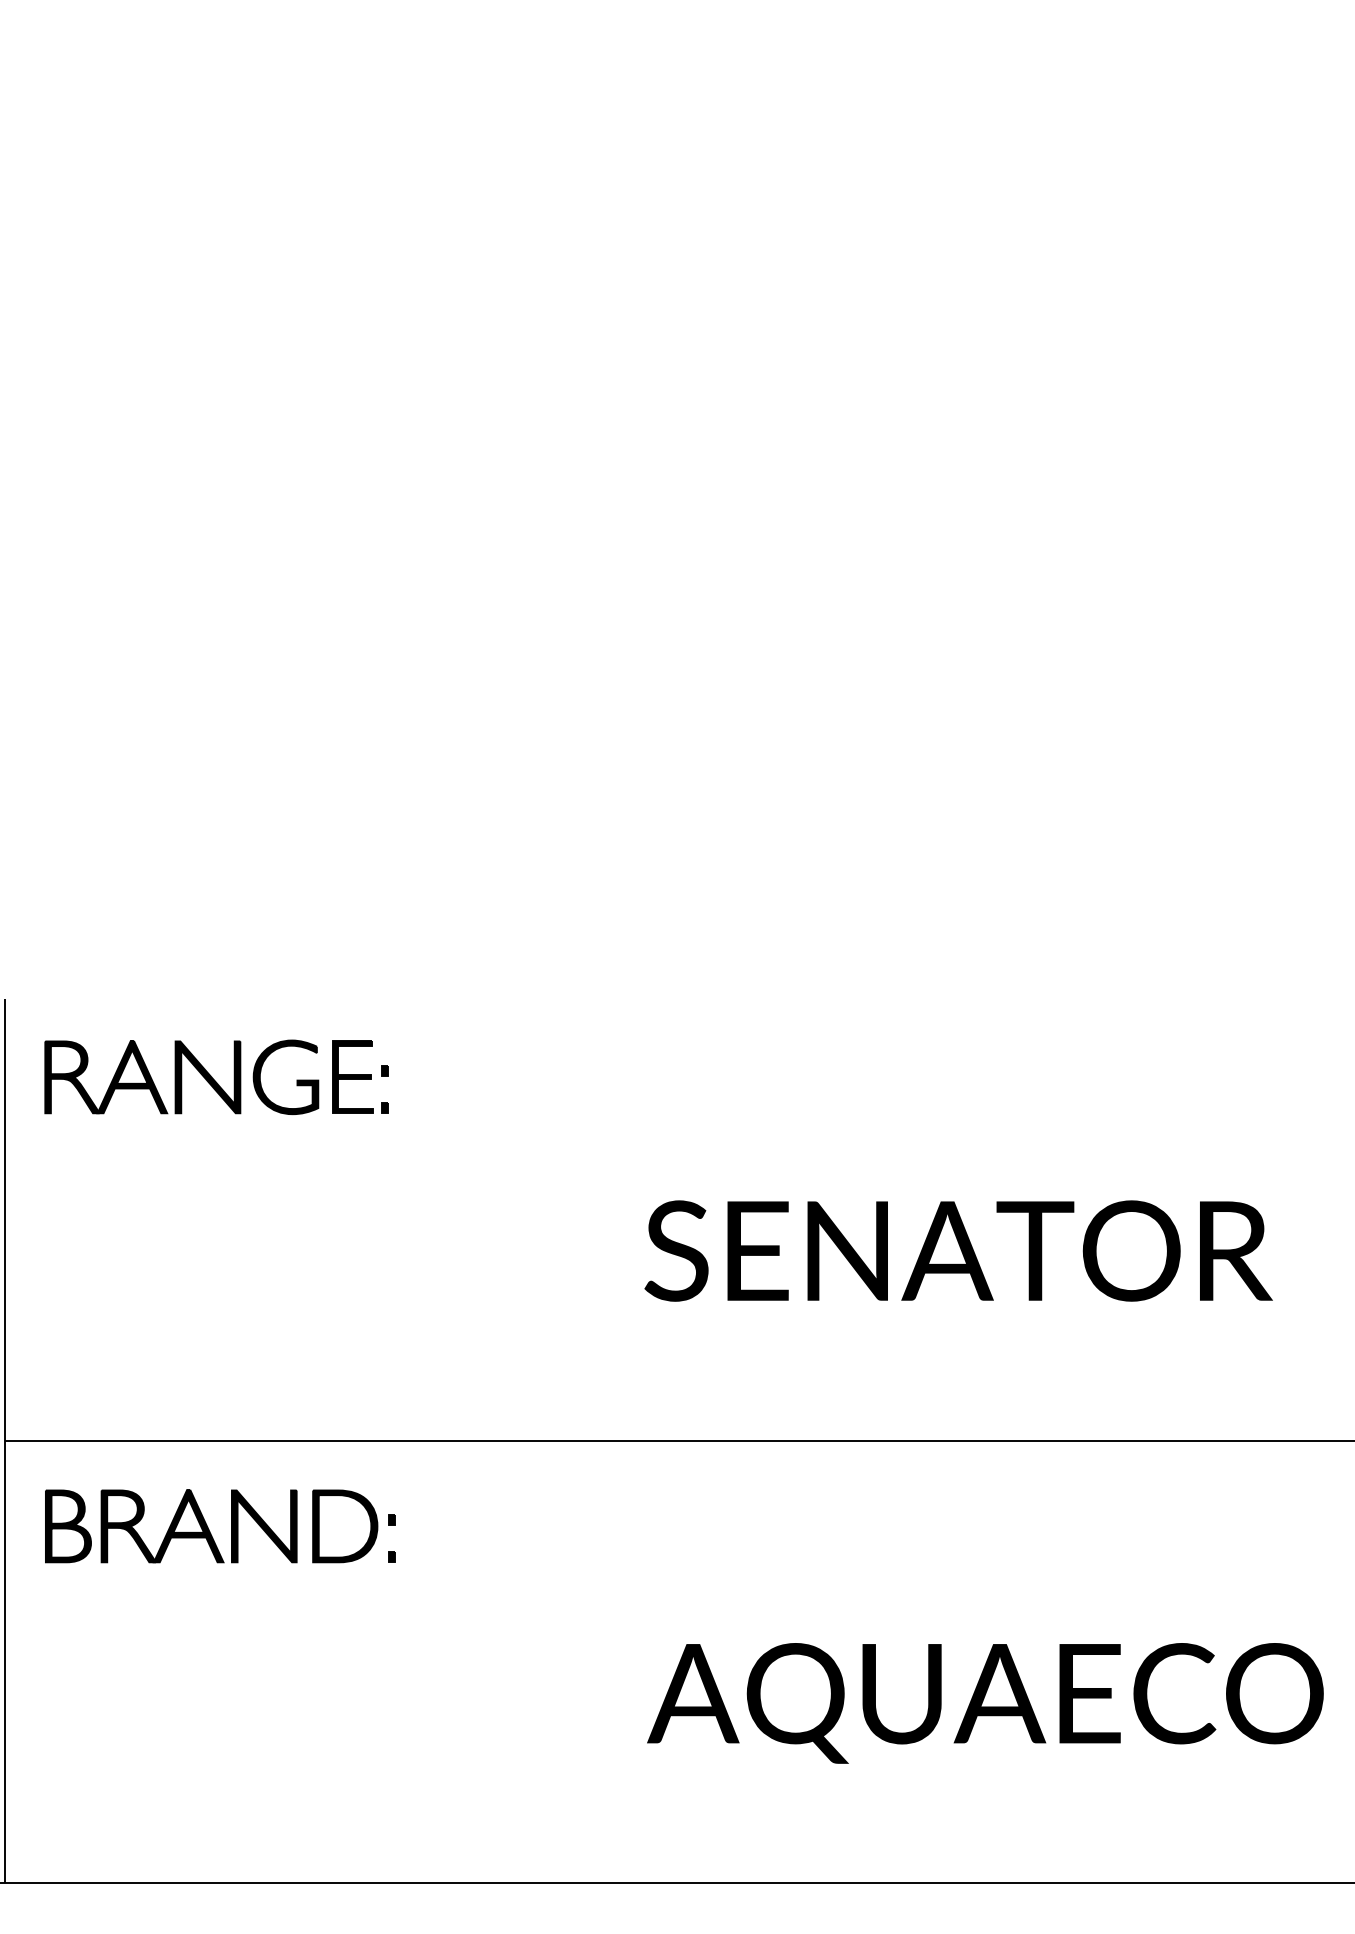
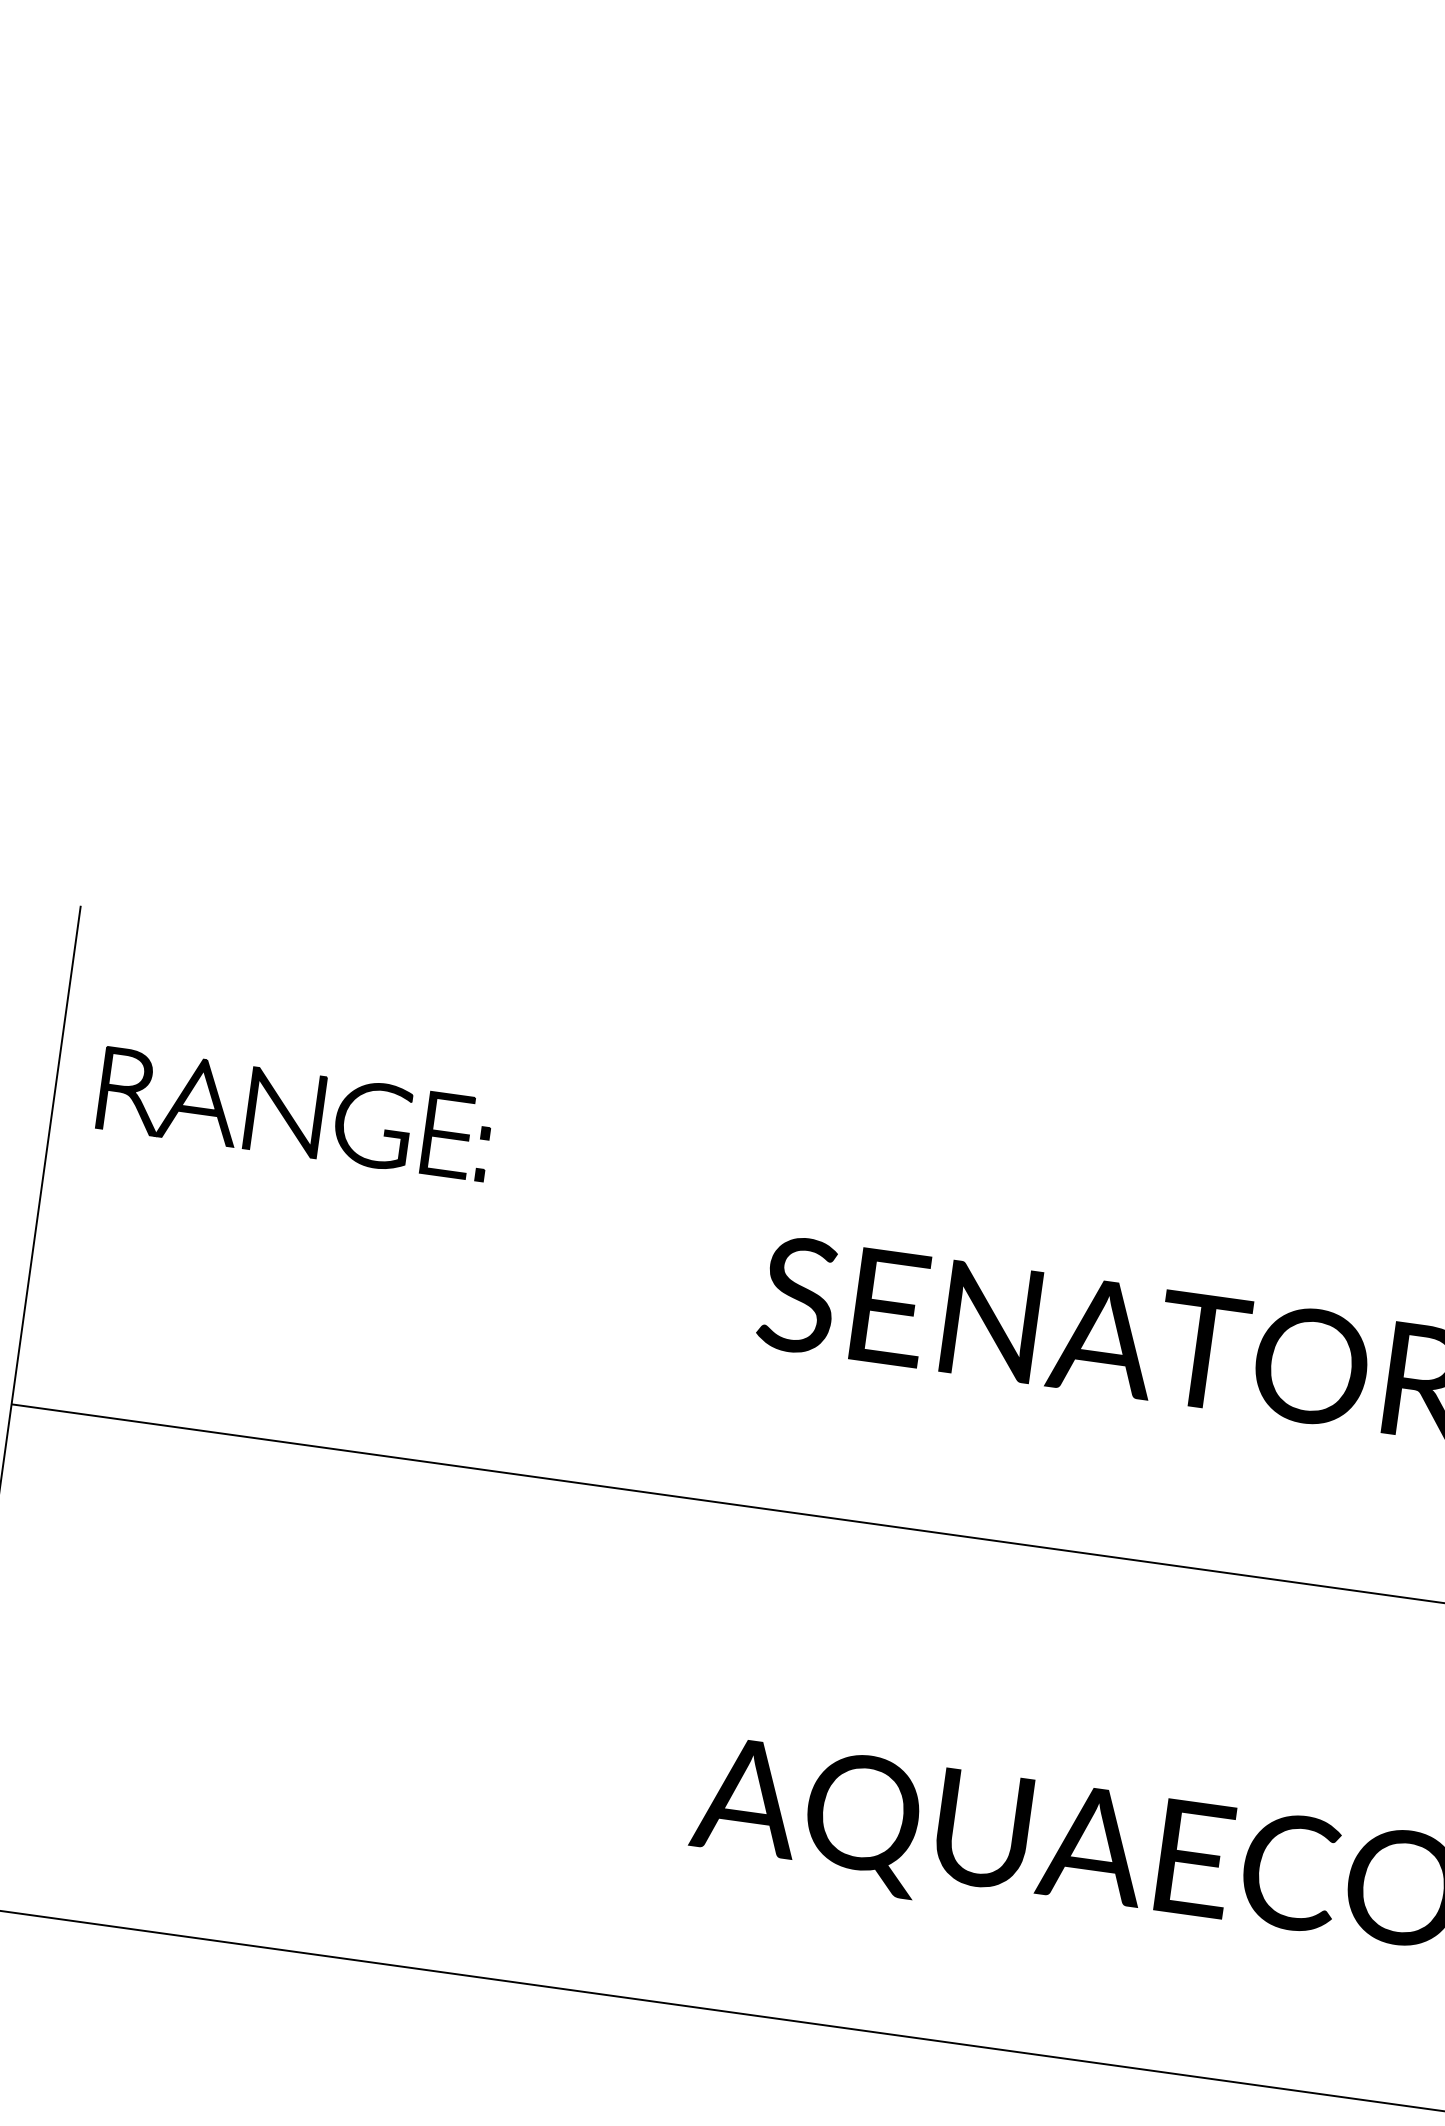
part: (216, 1077) -> (294, 1114), moved
part: (231, 1526) -> (253, 1536), removed

